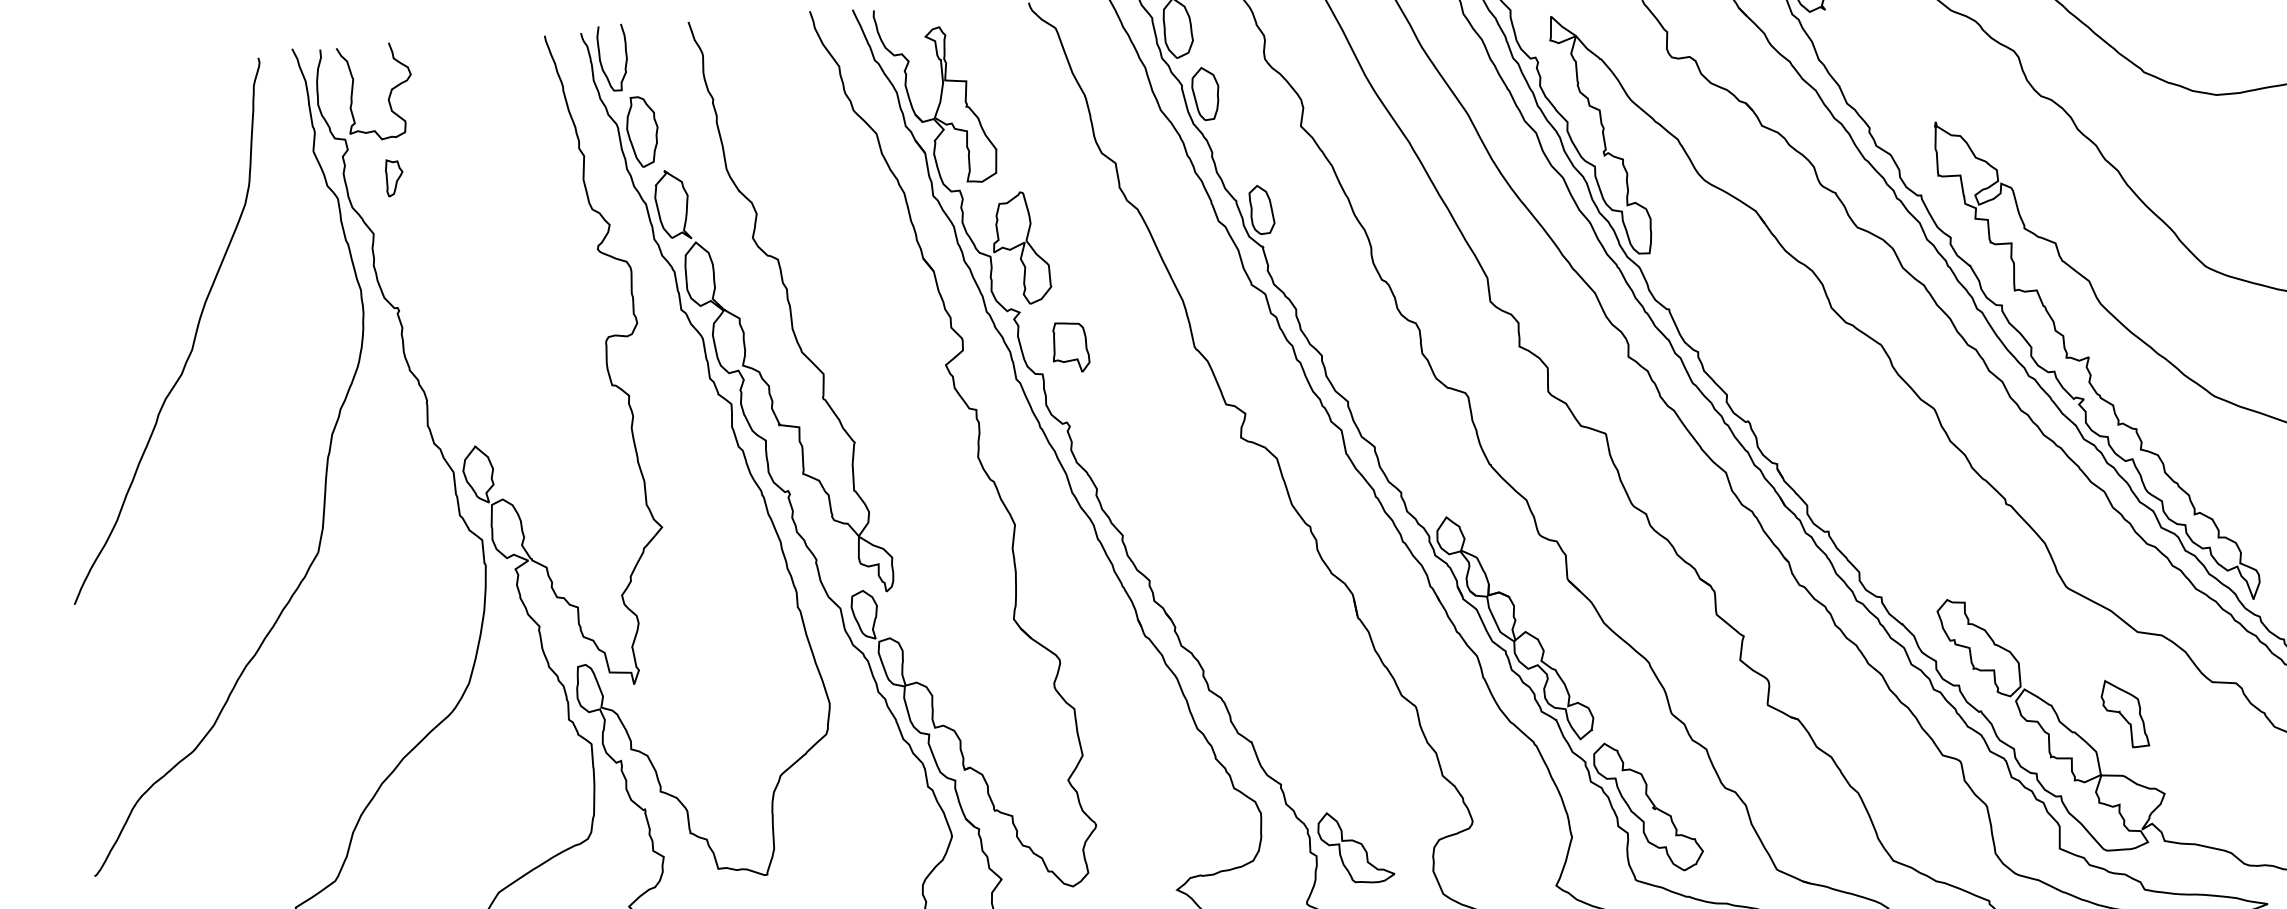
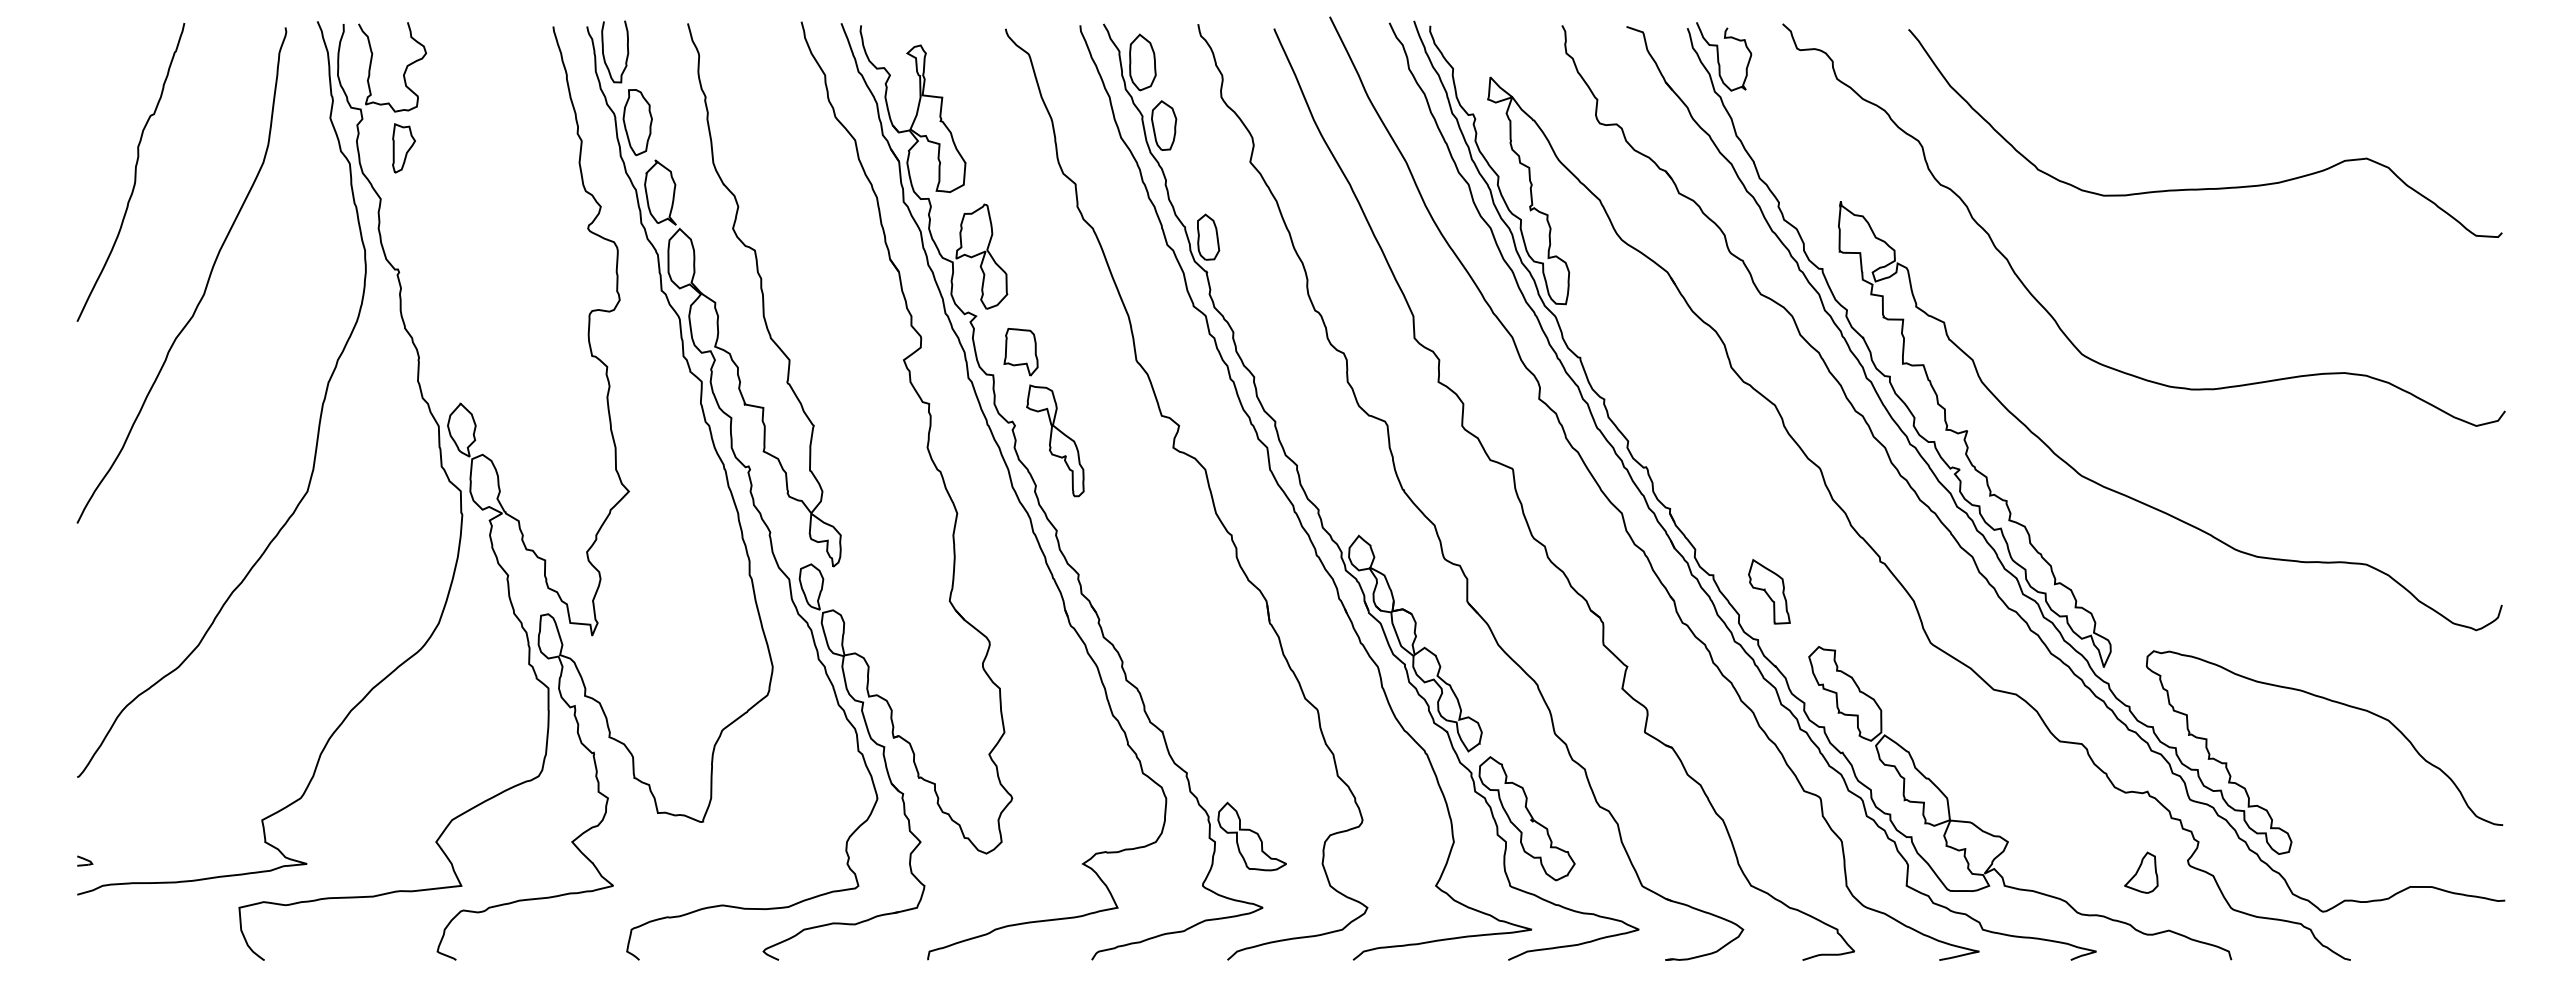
part: (394, 178) -> (403, 148), size x1.43
curve: (108, 224) -> (134, 172), added
part: (1114, 439) -> (1055, 440), added
part: (2124, 713) -> (1769, 591), moved

